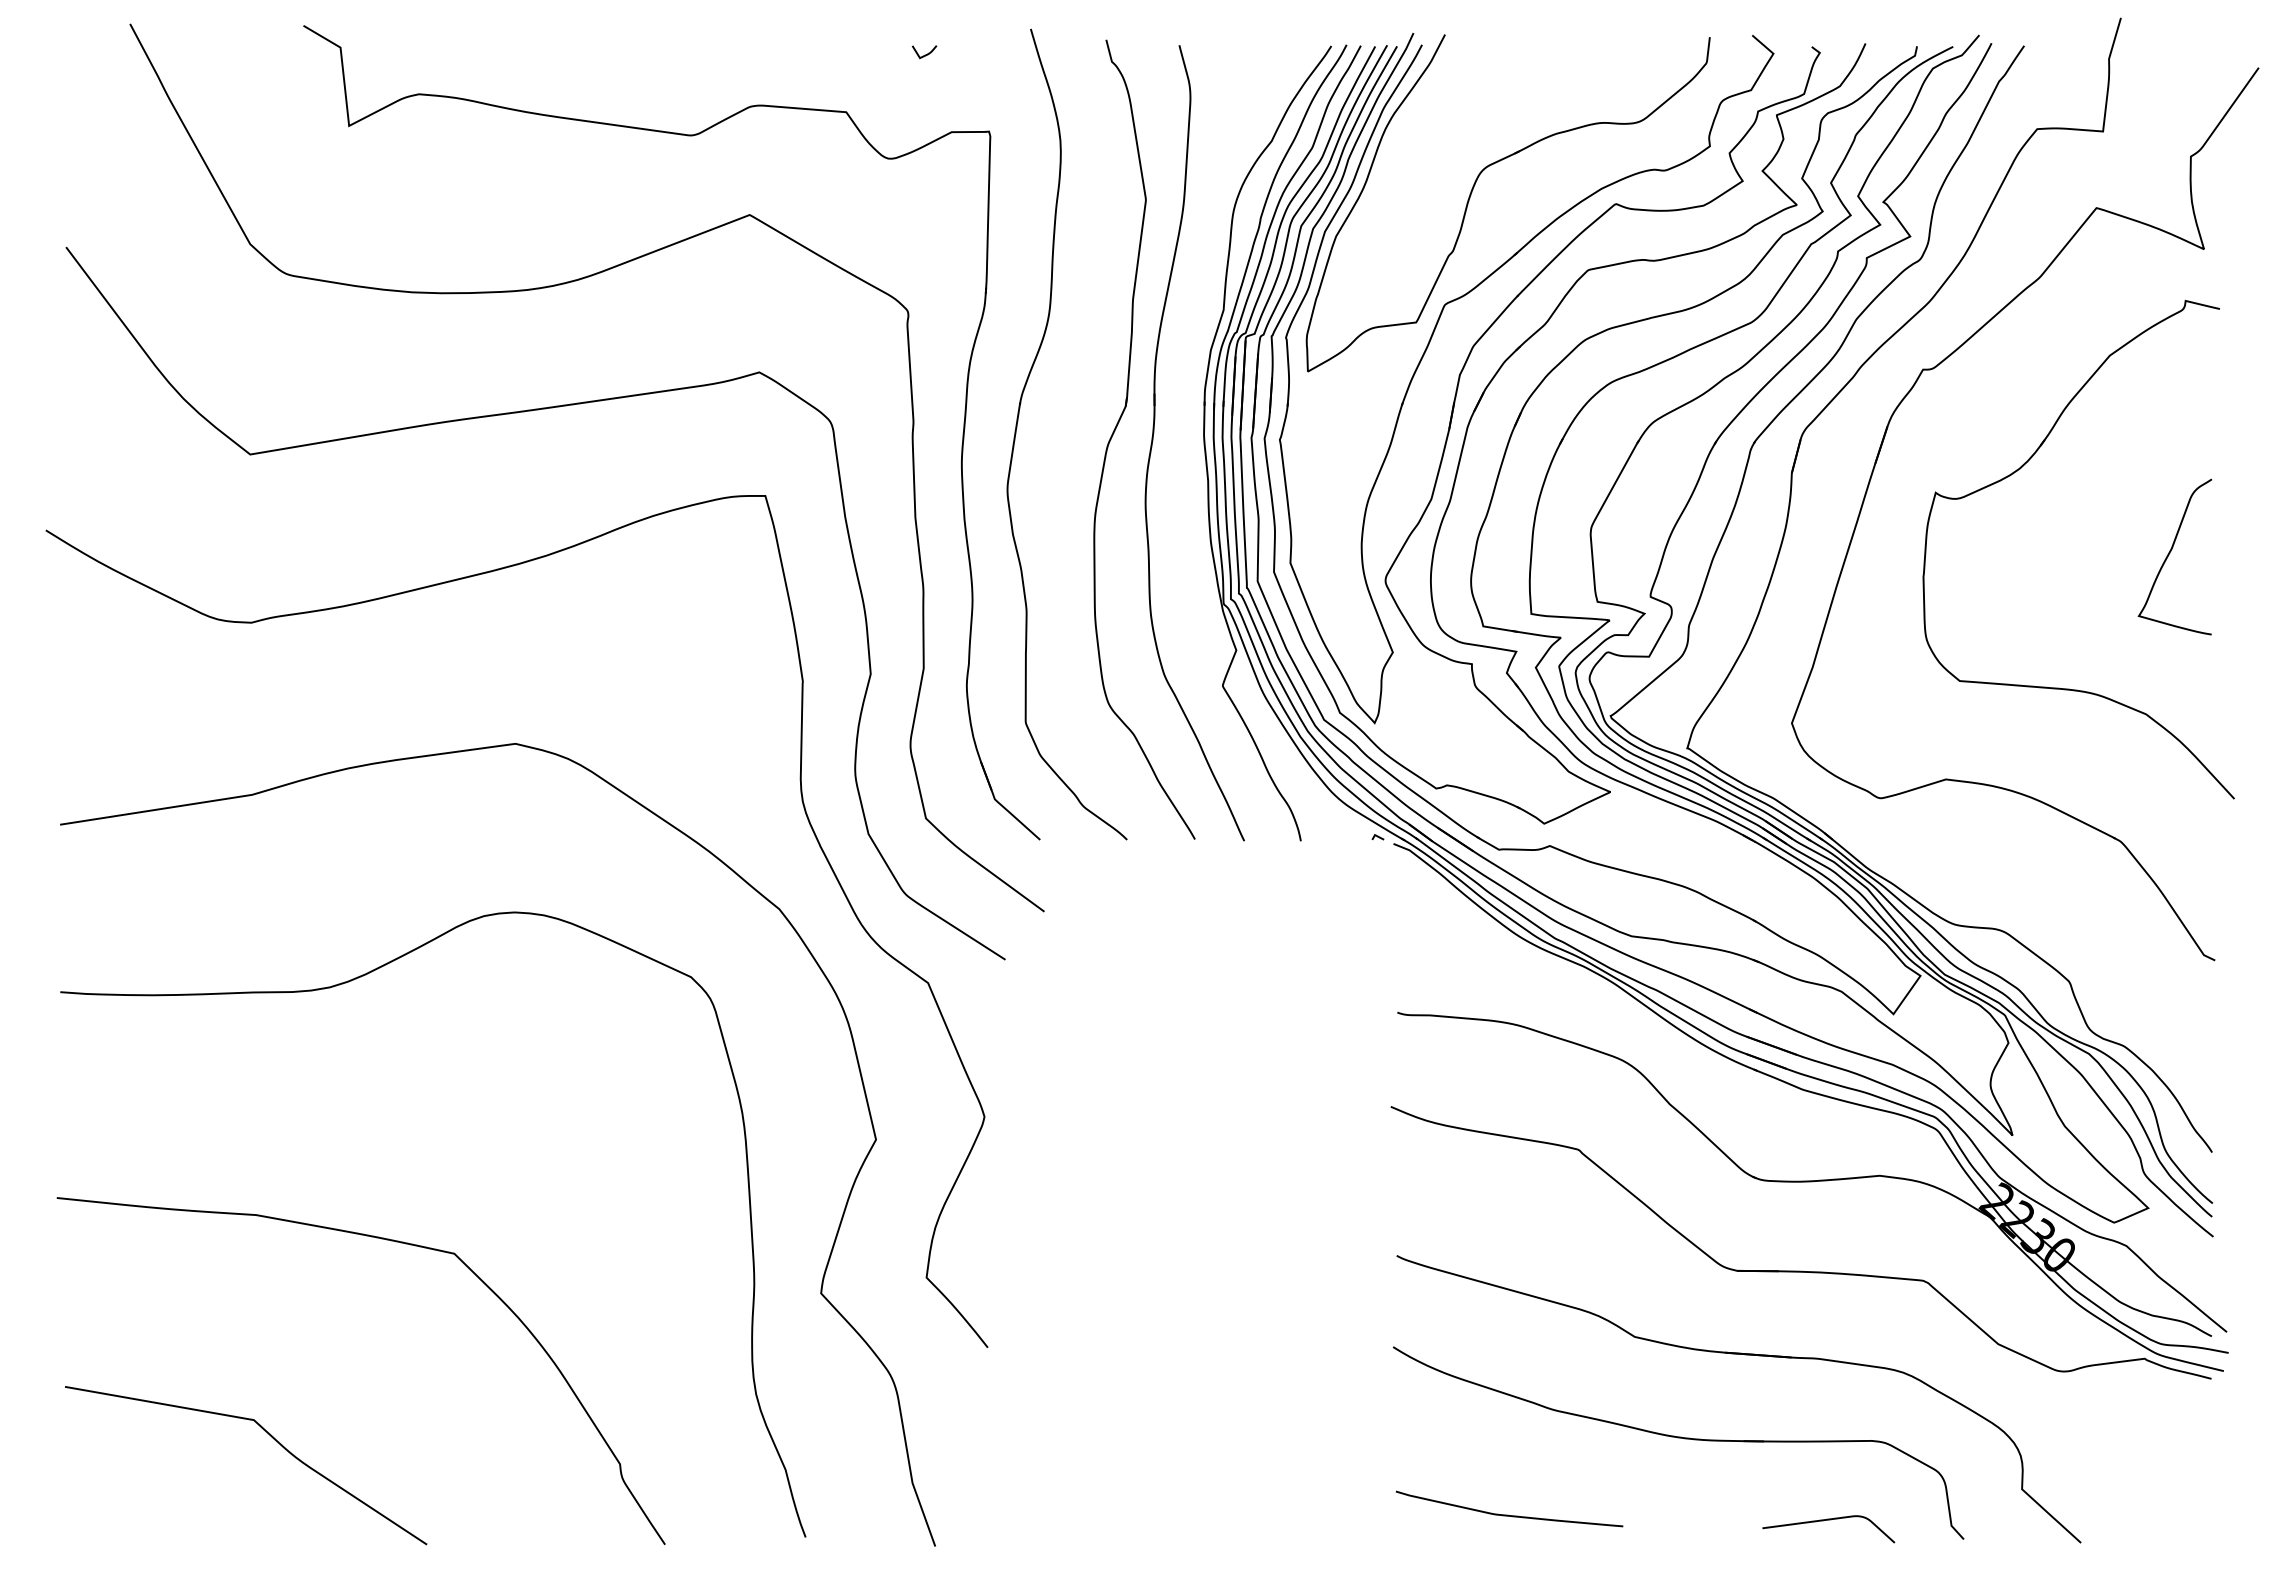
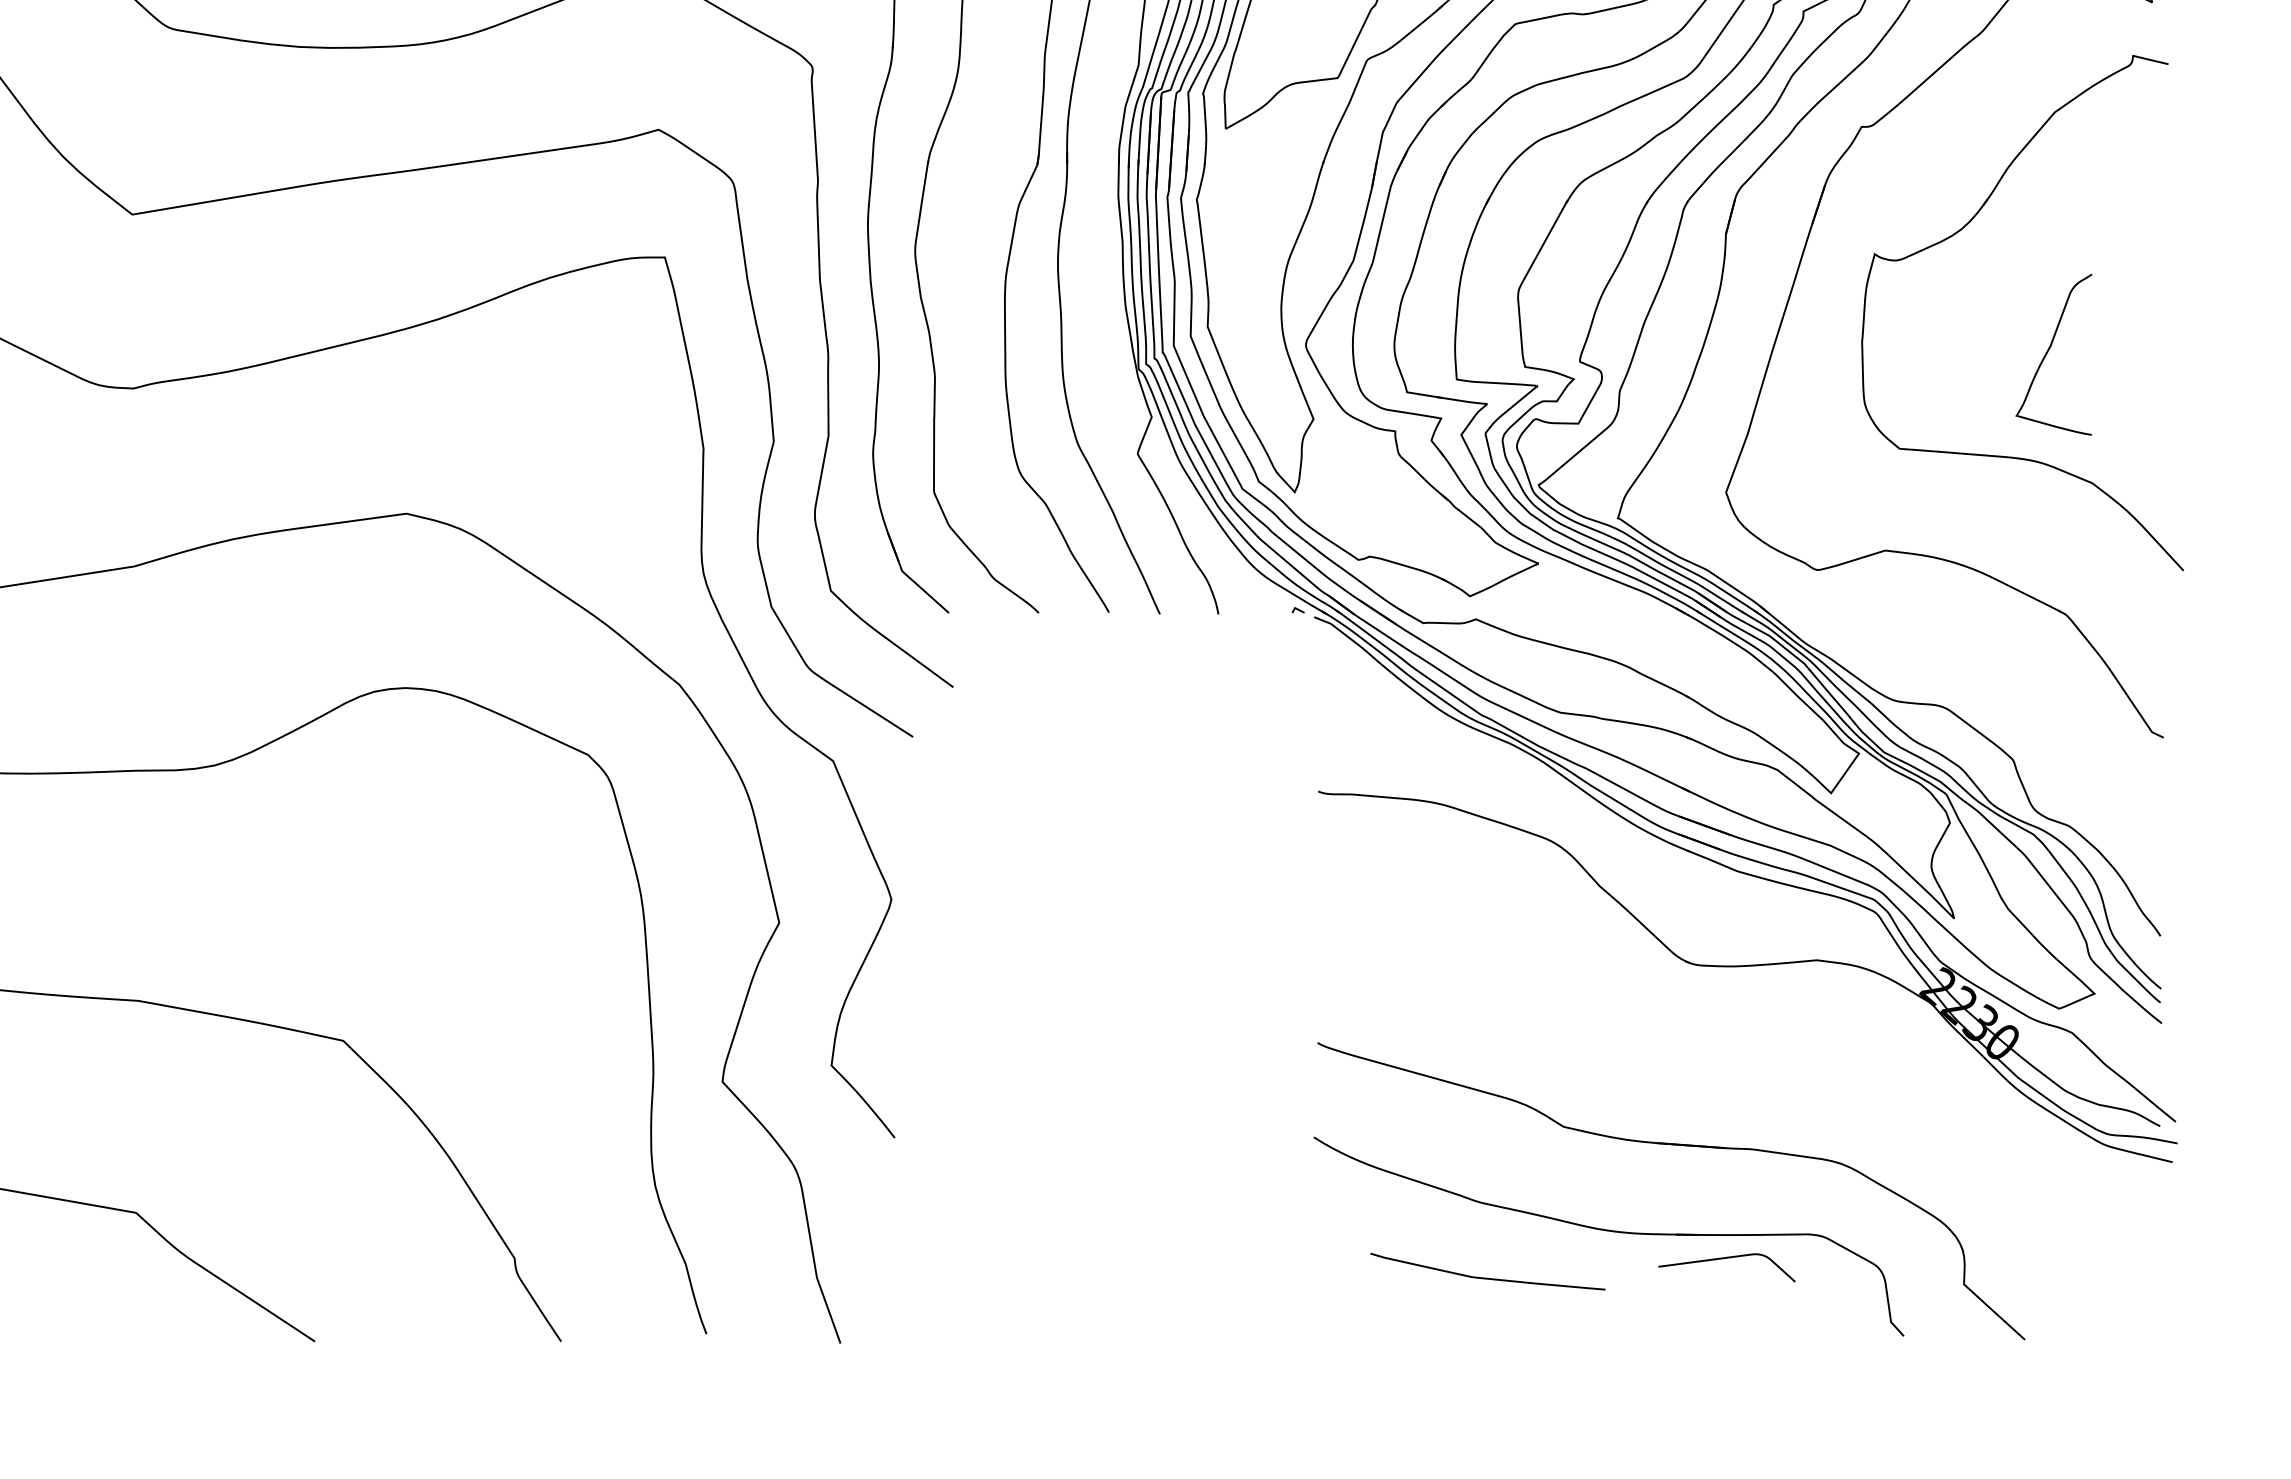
curve: (2170, 553) -> (2049, 351), moved
part: (1800, 1270) -> (1734, 1058), removed
curve: (1508, 1514) -> (1486, 1277), moved
curve: (1828, 1520) -> (1726, 1258), moved

